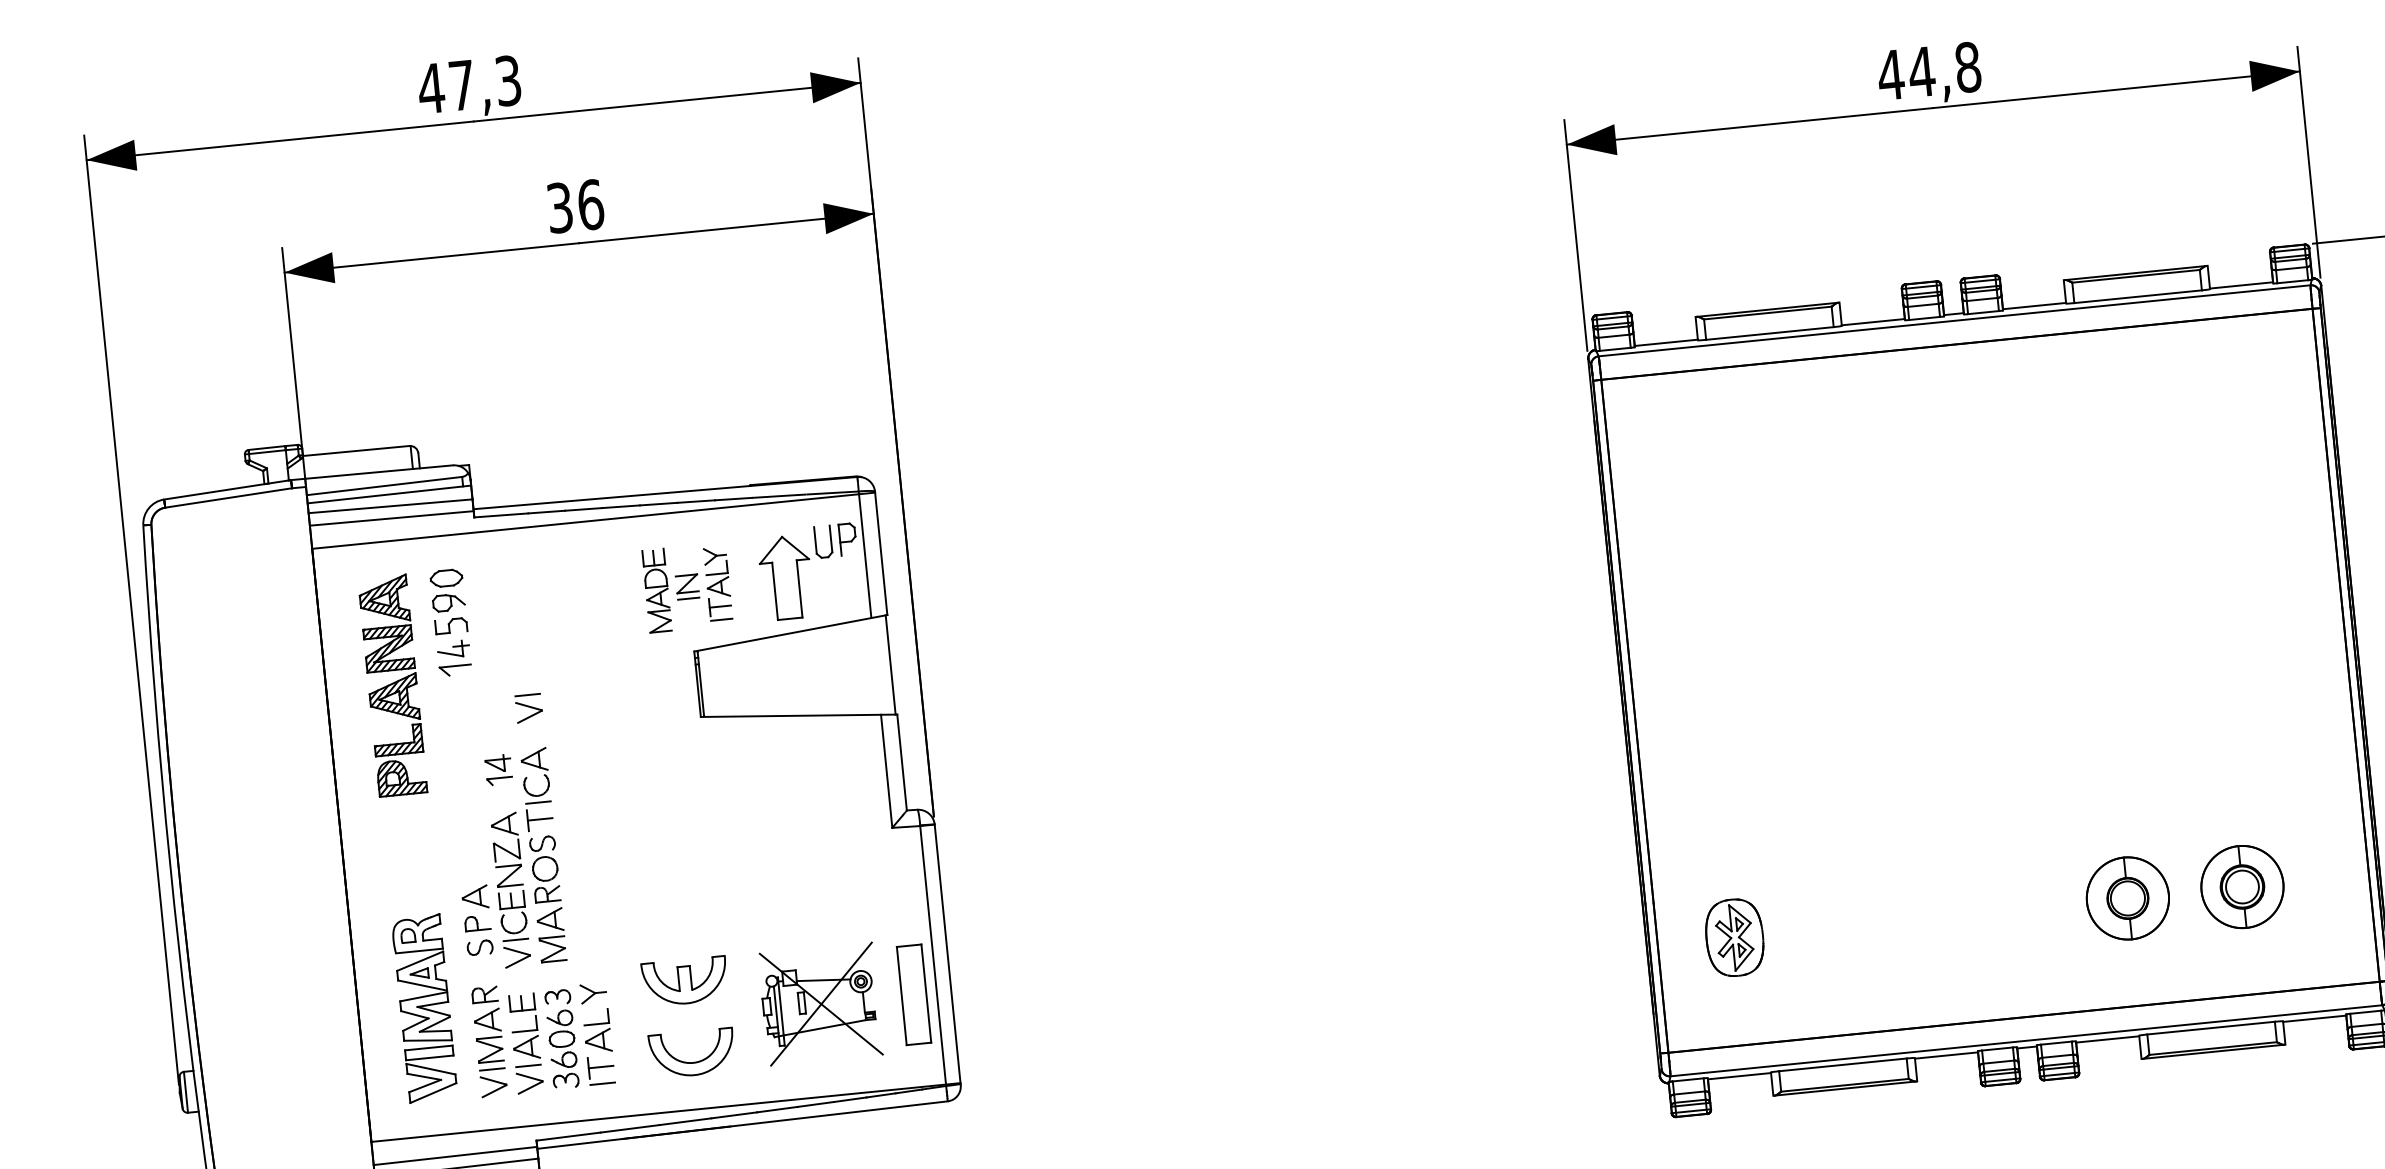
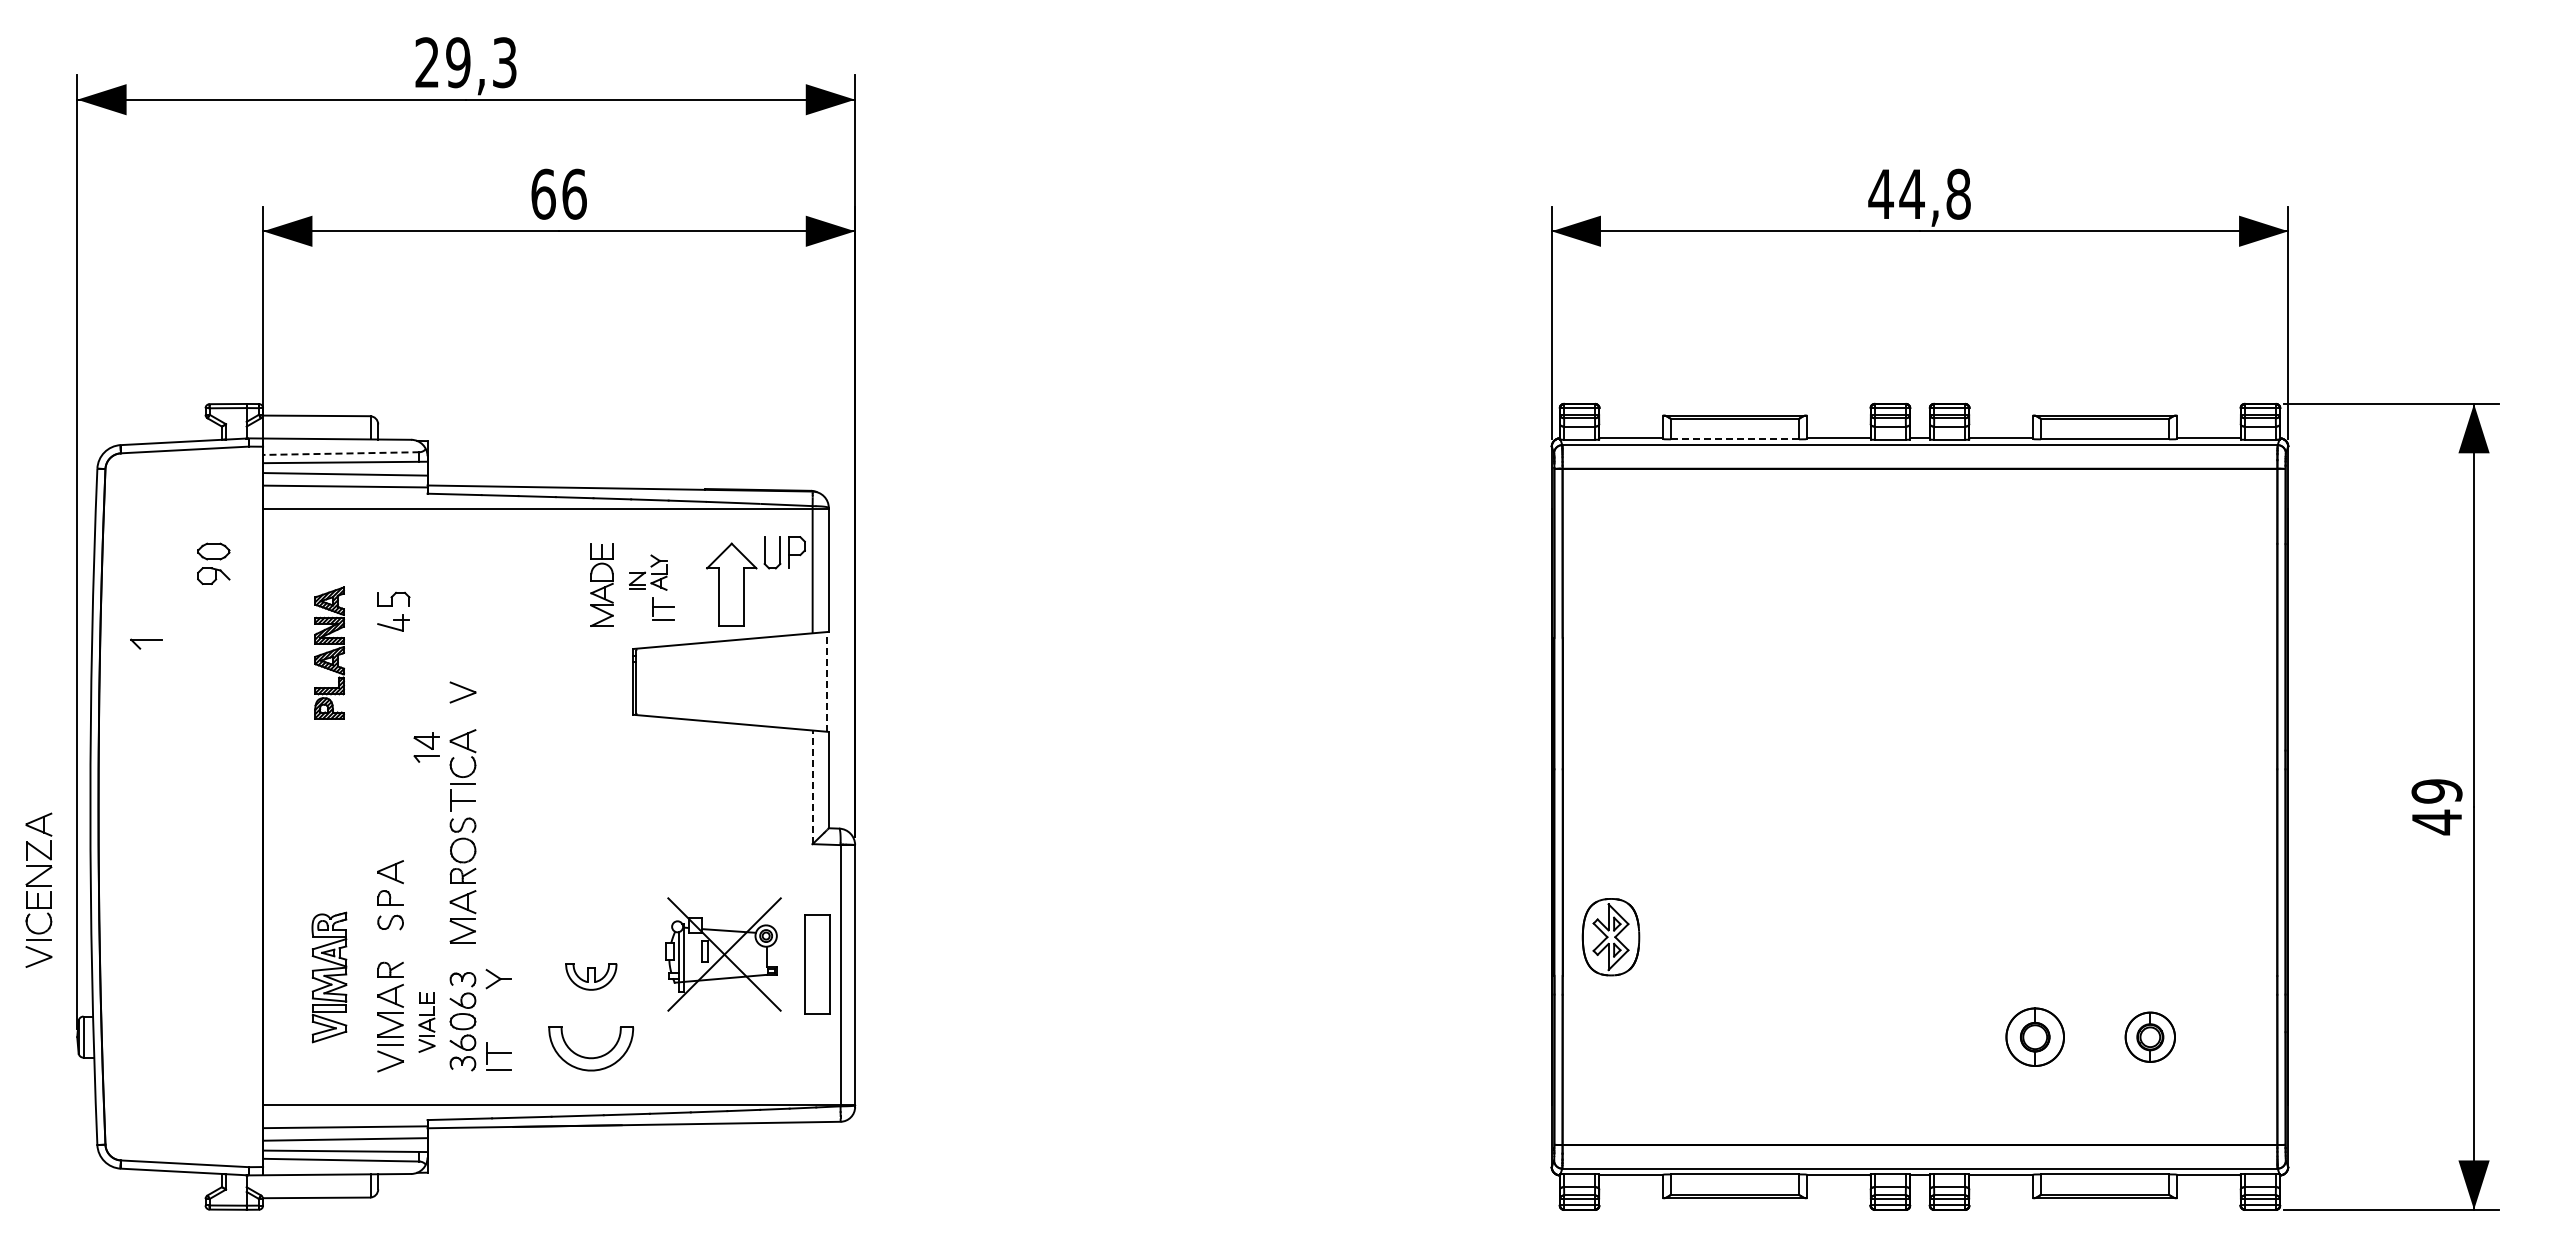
text: (446, 86) -> (442, 62), 47,3 -> 29,3
text: (559, 207) -> (543, 193), 36 -> 66
line: (1769, 333) -> (1734, 439), solid -> dashed
line: (383, 486) -> (340, 453), solid -> dashed
part: (702, 573) -> (648, 572), size x0.7
part: (447, 590) -> (213, 563), moved
line: (890, 664) -> (827, 681), solid -> dashed
part: (455, 669) -> (146, 643), moved
part: (392, 685) -> (329, 652), size x0.6
line: (527, 694) -> (462, 675), removed
line: (886, 771) -> (812, 787), solid -> dashed
part: (2242, 887) -> (2150, 1037), size x0.6
part: (510, 889) -> (38, 889), moved
part: (2128, 898) -> (2035, 1037), size x0.7
part: (1734, 938) -> (1610, 937), moved
part: (685, 981) -> (591, 976), size x0.6
part: (913, 994) -> (817, 964), moved
part: (820, 1004) -> (723, 954), moved
part: (424, 1008) -> (329, 977), size x0.7
part: (596, 1031) -> (498, 1017), removed
part: (525, 1043) -> (426, 1022), size x0.6

